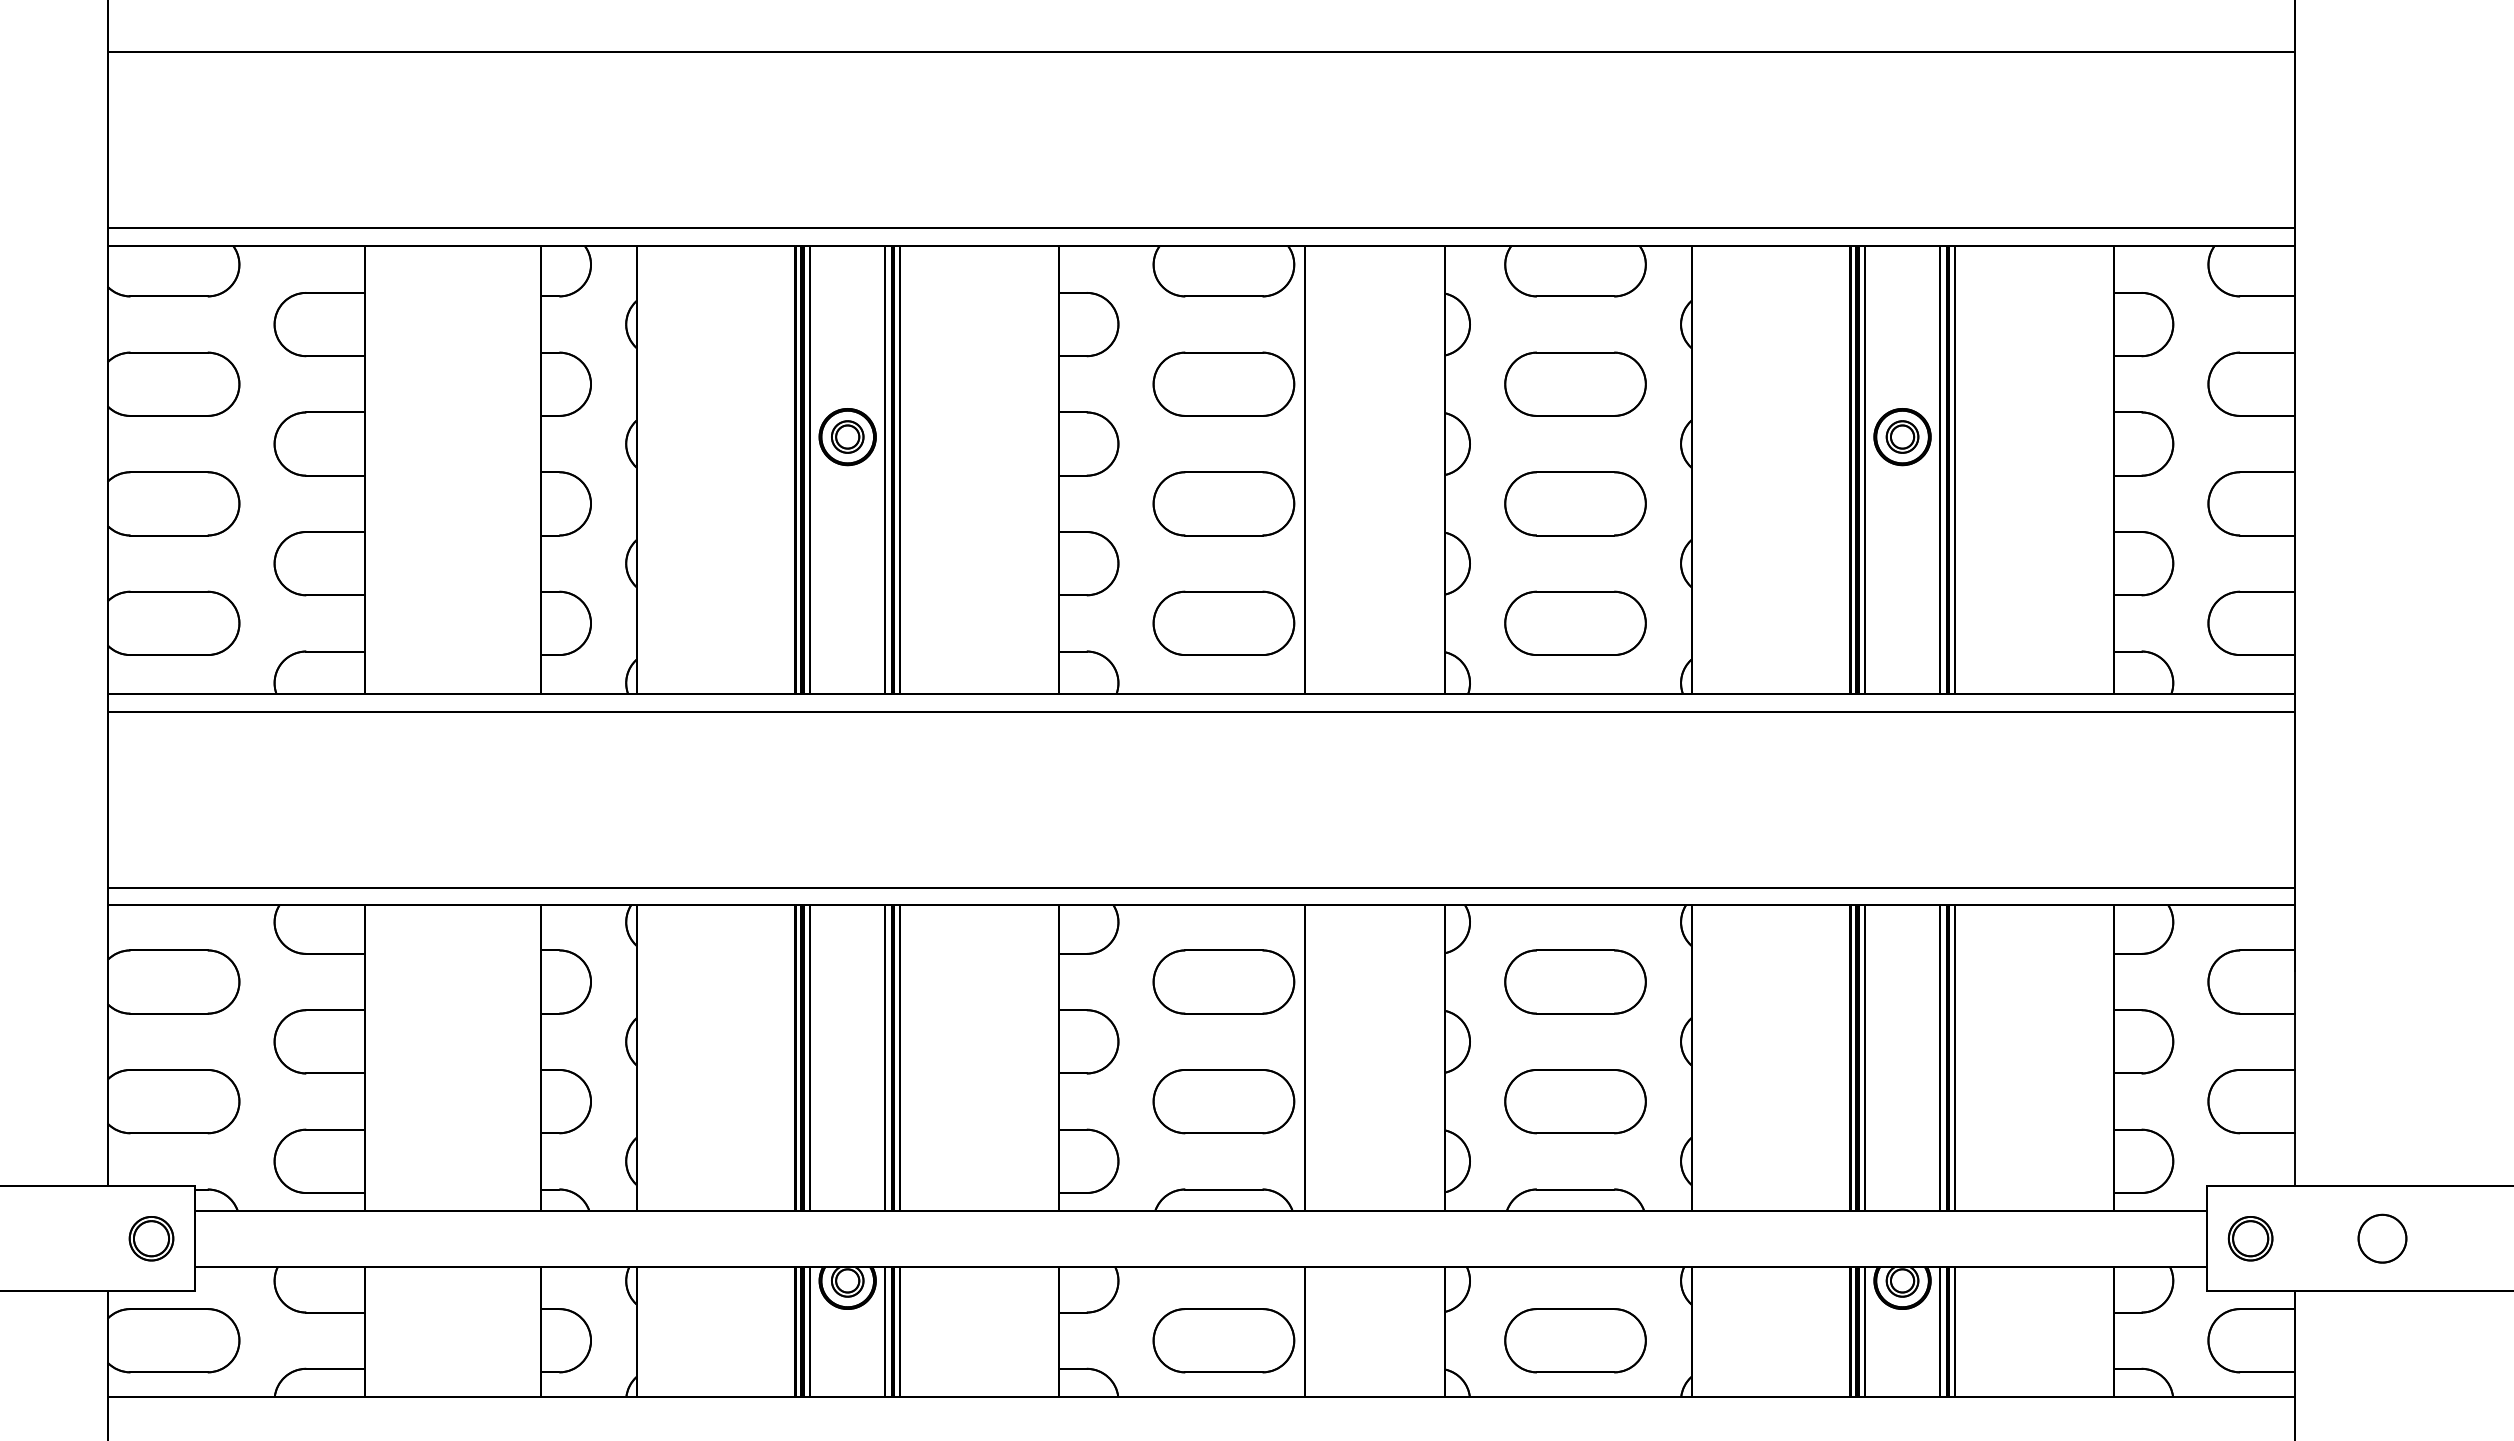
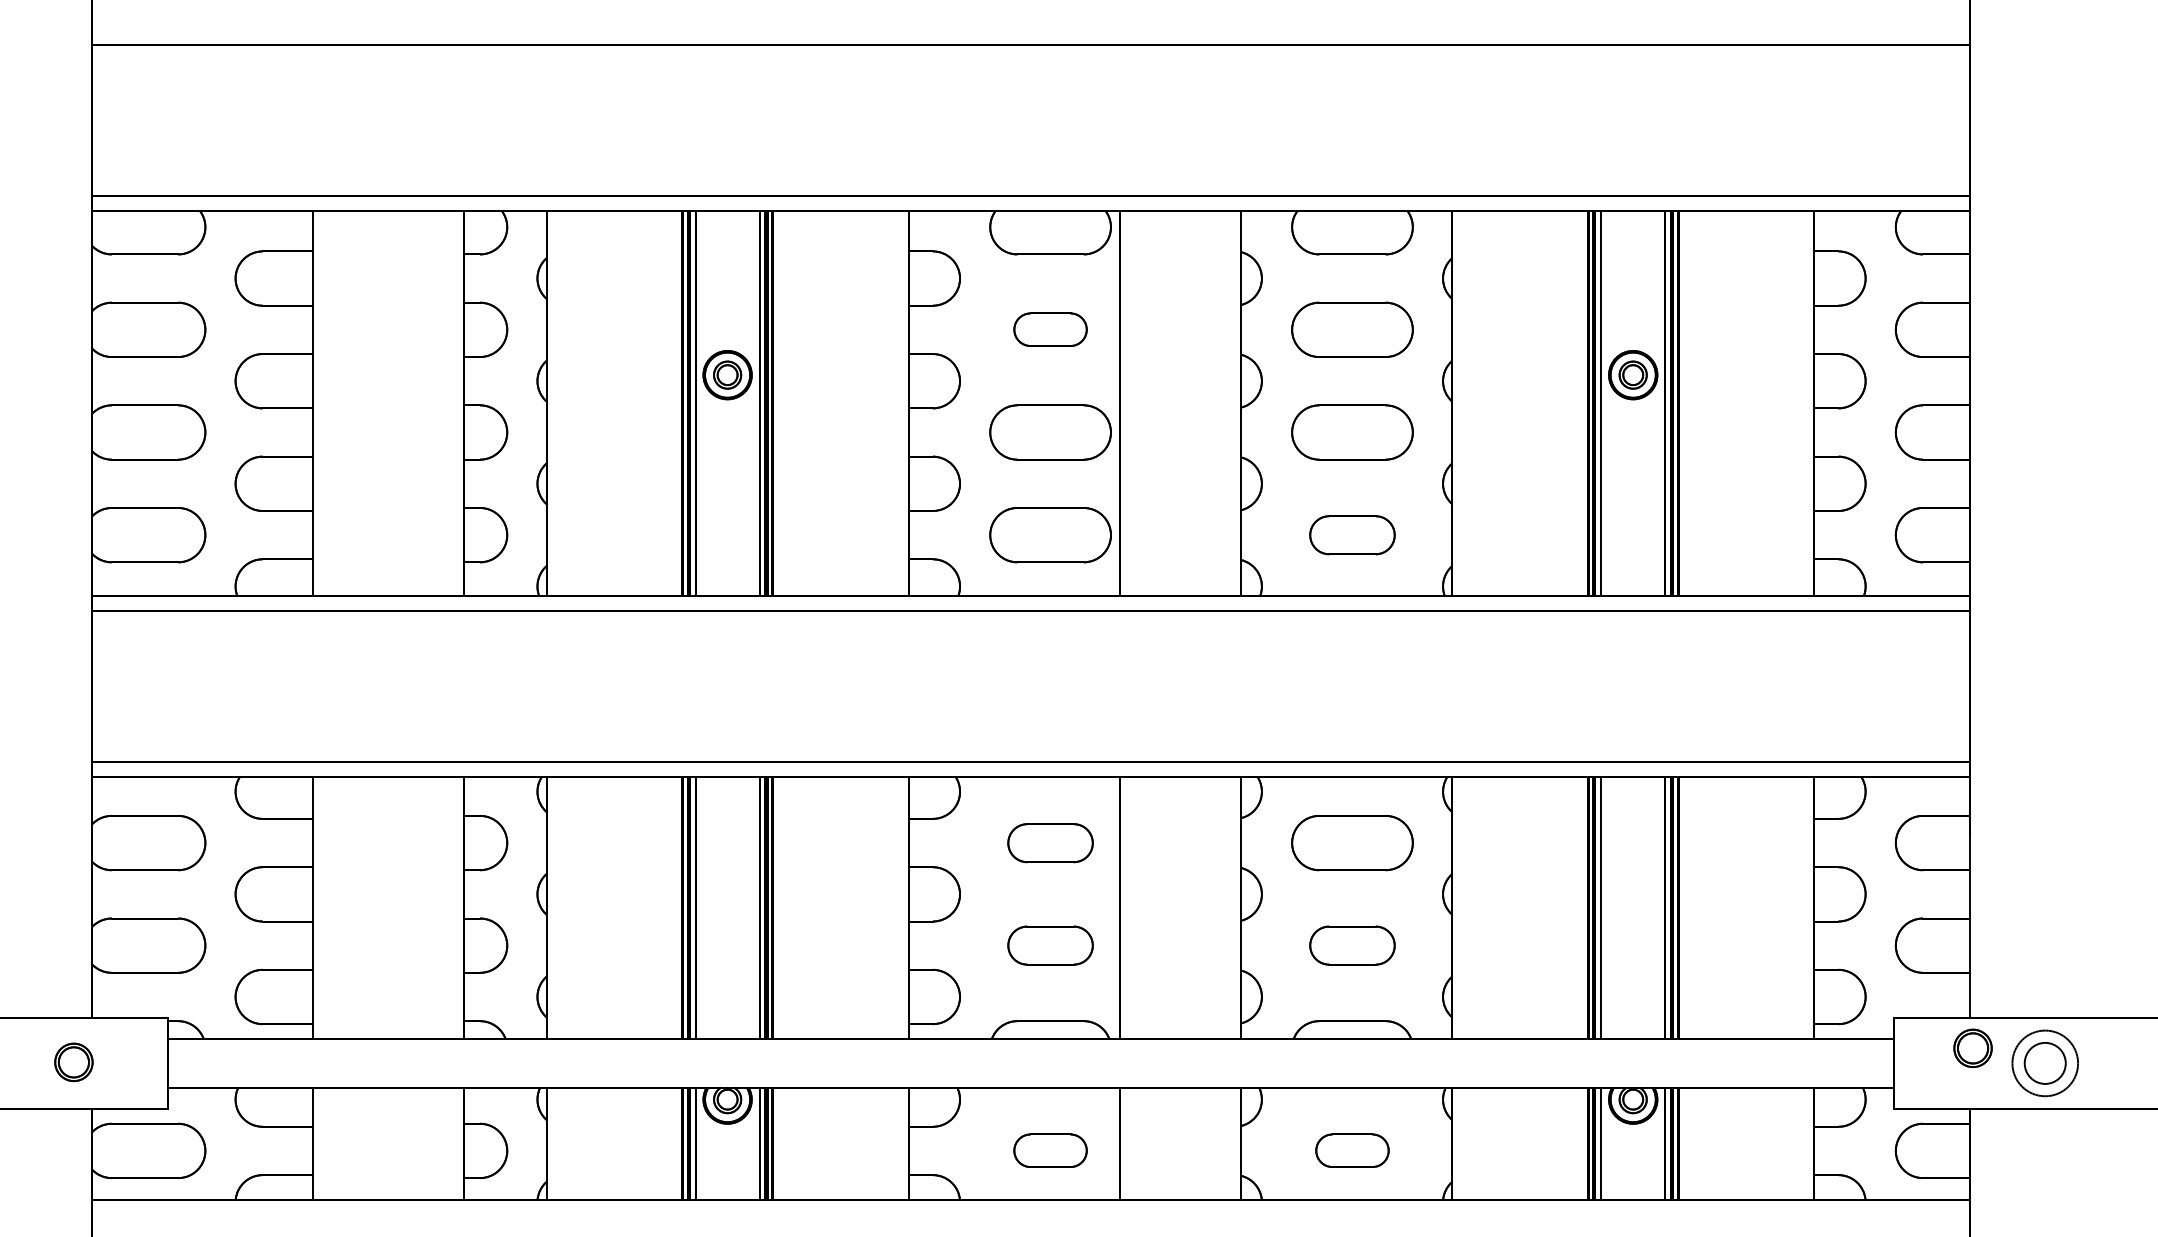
part: (1223, 383) -> (1050, 329), size x0.6
part: (1575, 623) -> (1352, 535), size x0.7
part: (1223, 982) -> (1050, 843), size x0.7
part: (1223, 1101) -> (1050, 945), size x0.7
part: (1575, 1101) -> (1352, 945), size x0.7
circle: (2381, 1237) -> (2044, 1062), size x1.6
part: (151, 1238) -> (73, 1062), moved
part: (2249, 1238) -> (1972, 1048), moved
part: (1223, 1340) -> (1050, 1150), size x0.6
part: (1575, 1340) -> (1352, 1150), size x0.6

